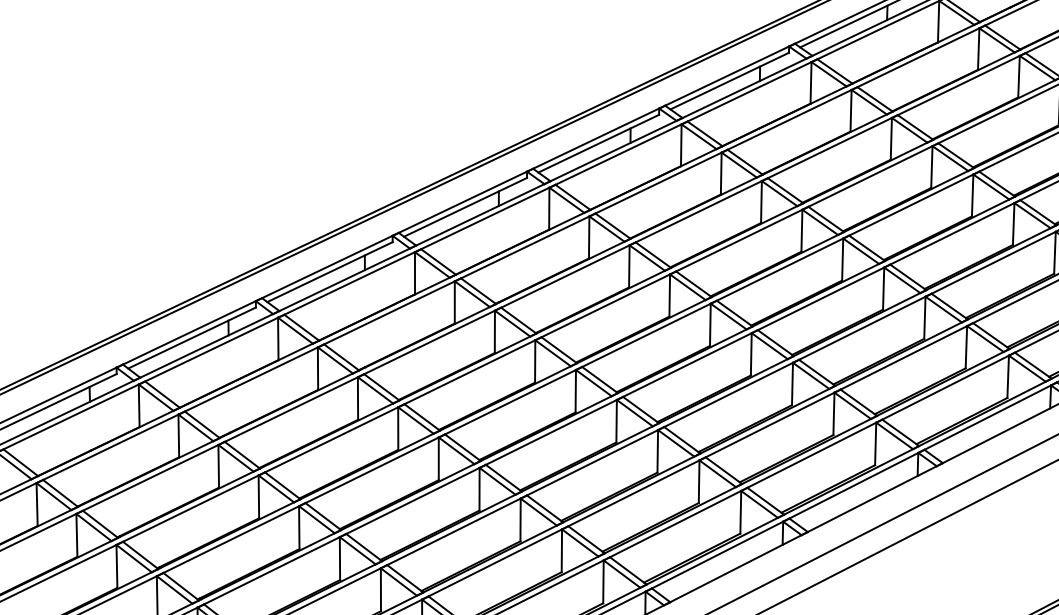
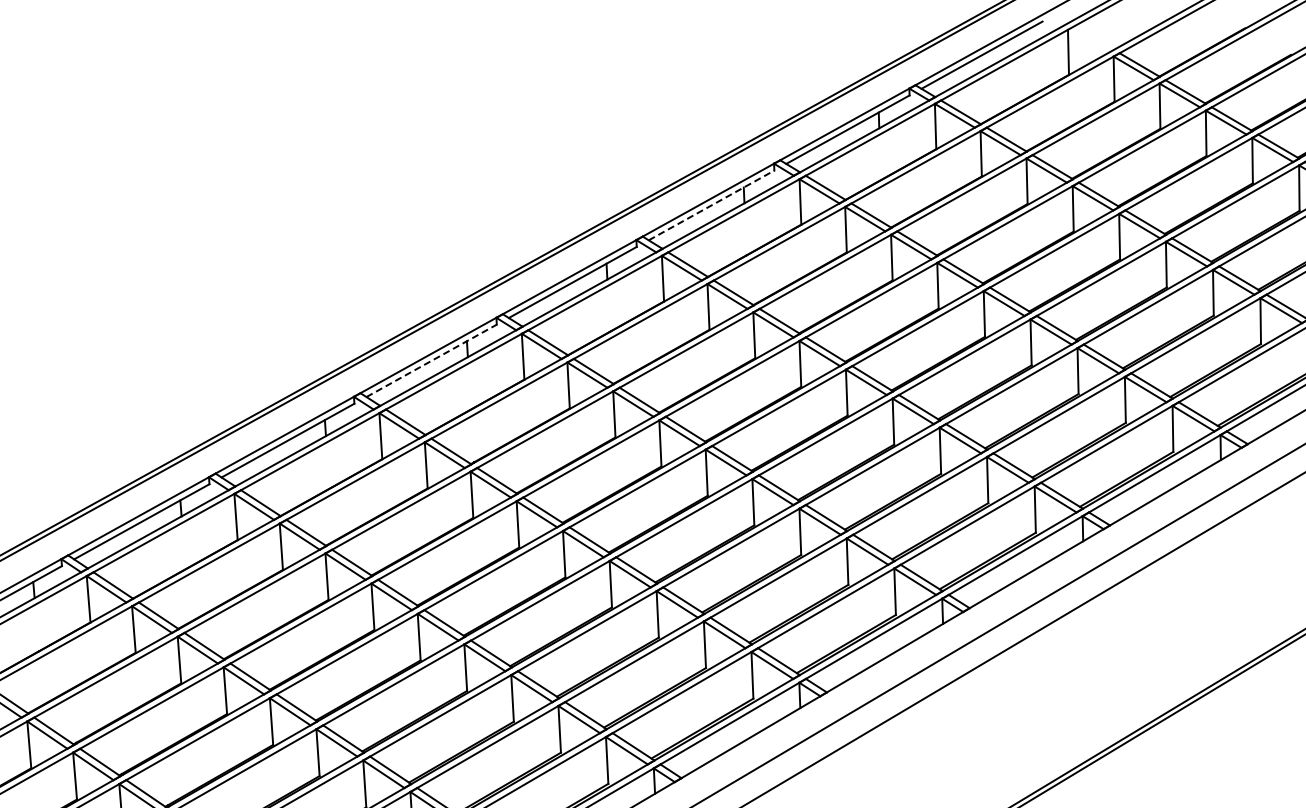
line: (729, 81) -> (711, 205), solid -> dashed
line: (465, 207) -> (431, 360), solid -> dashed

